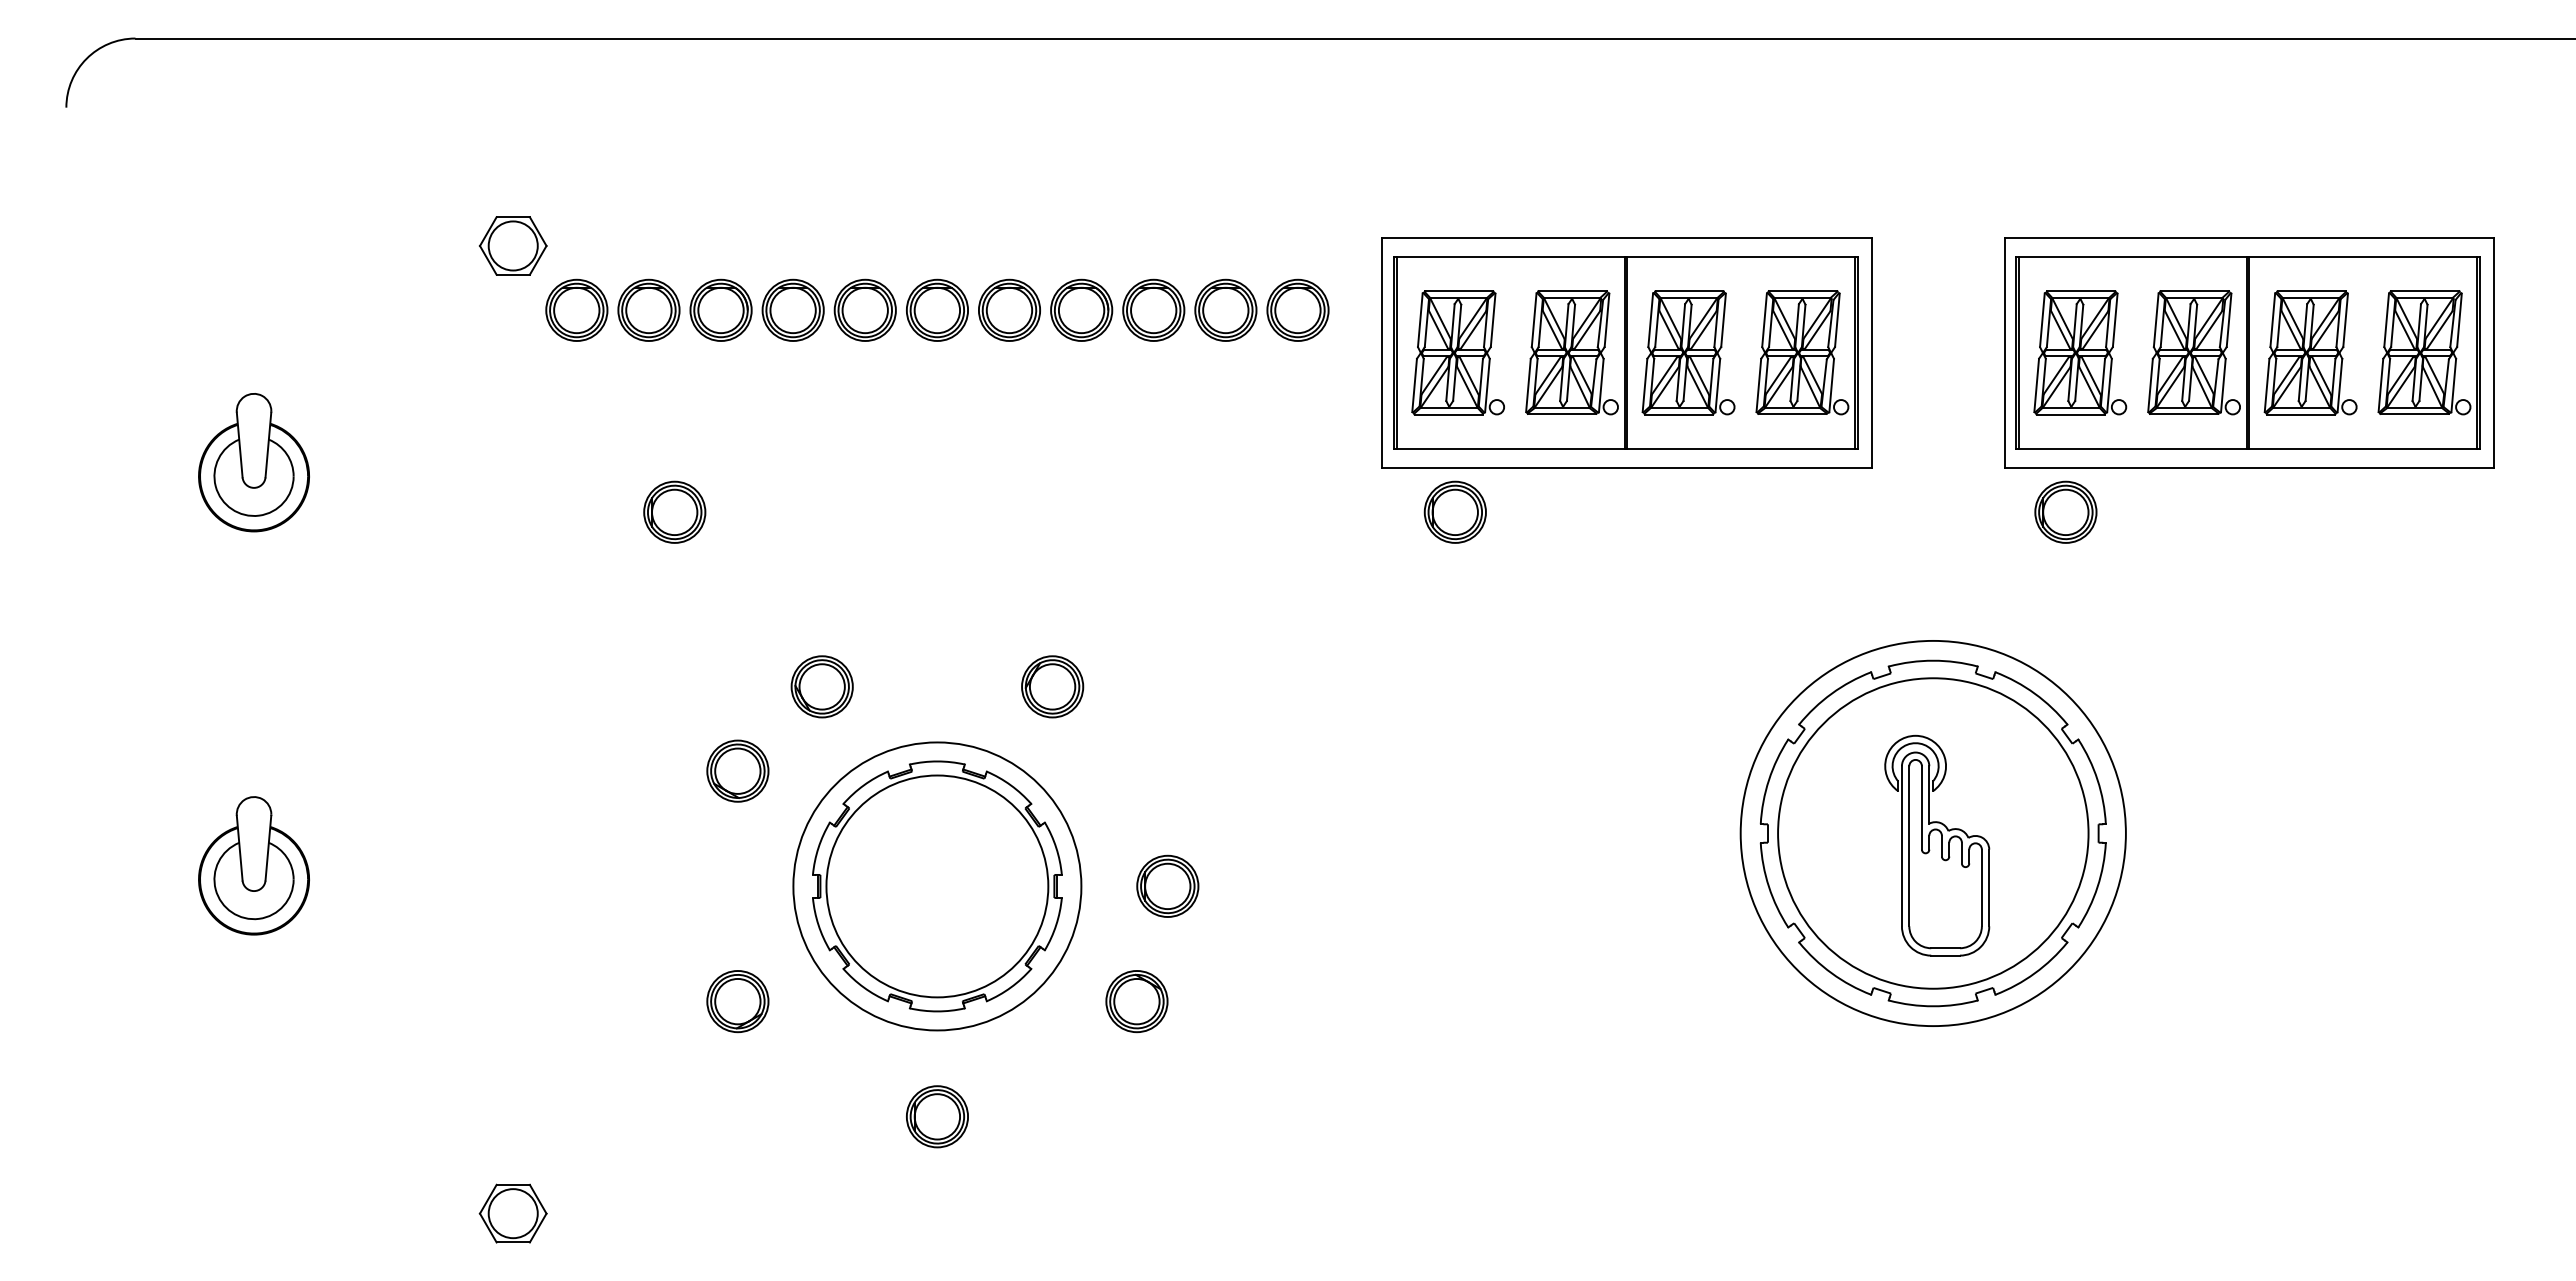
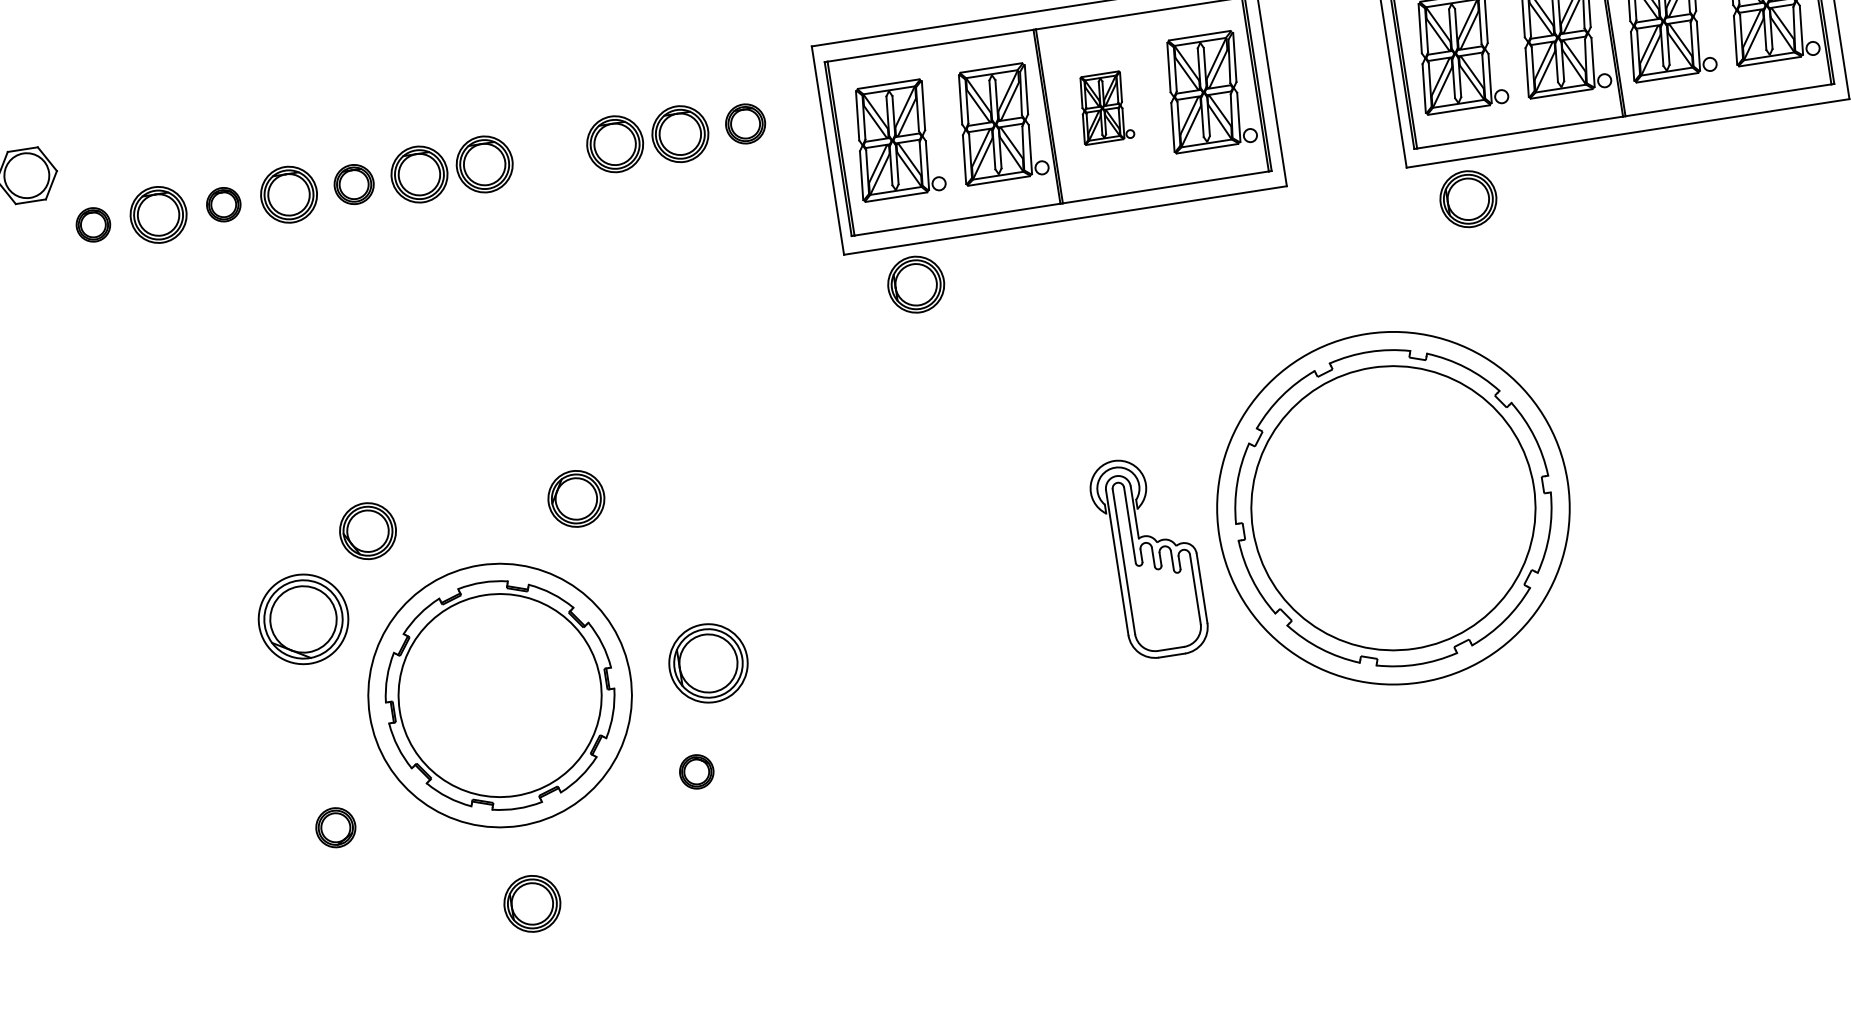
part: (576, 309) -> (92, 224), size x0.6
part: (720, 309) -> (223, 204), size x0.6
part: (864, 309) -> (353, 183), size x0.7
part: (1081, 309) -> (549, 153), removed
part: (1297, 309) -> (745, 123), size x0.7
part: (1688, 352) -> (1104, 107), size x0.6
part: (674, 511) -> (209, 393), removed
part: (737, 770) -> (303, 618), size x1.6
part: (1937, 845) -> (1149, 557), moved
part: (1167, 885) -> (708, 662), size x1.4
part: (737, 1001) -> (335, 827), size x0.7
part: (1136, 1001) -> (696, 771), size x0.6

